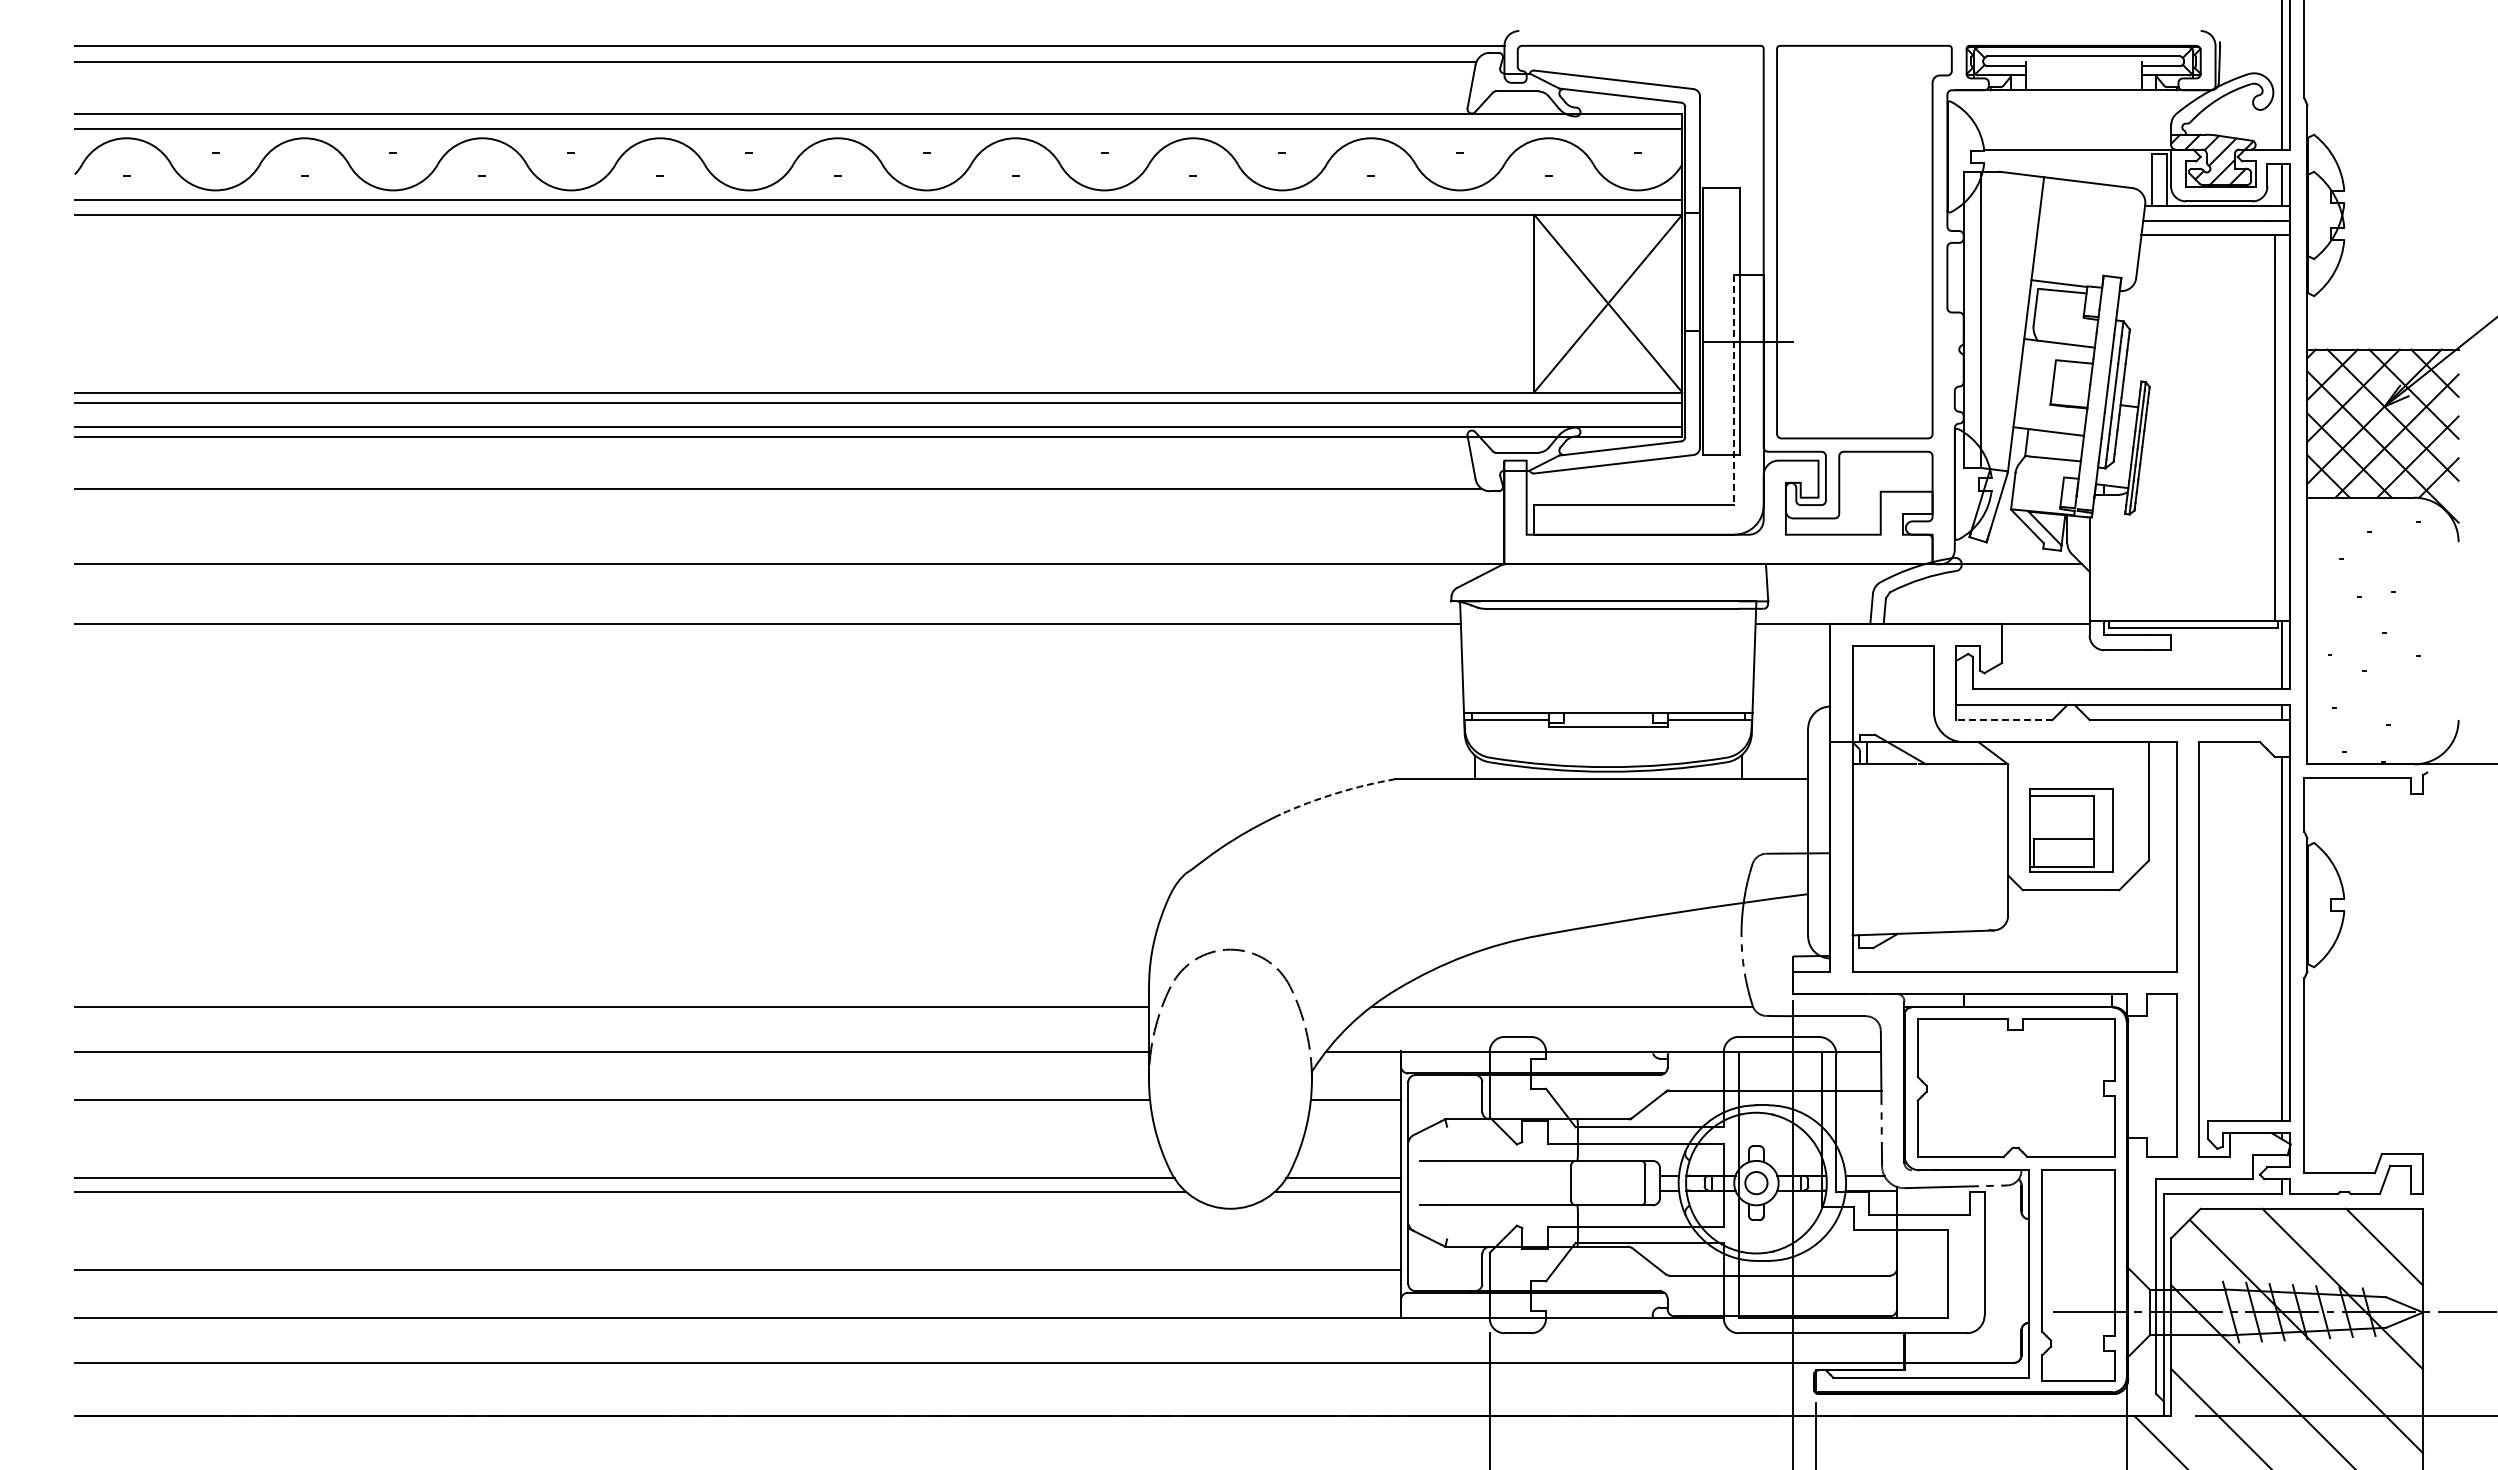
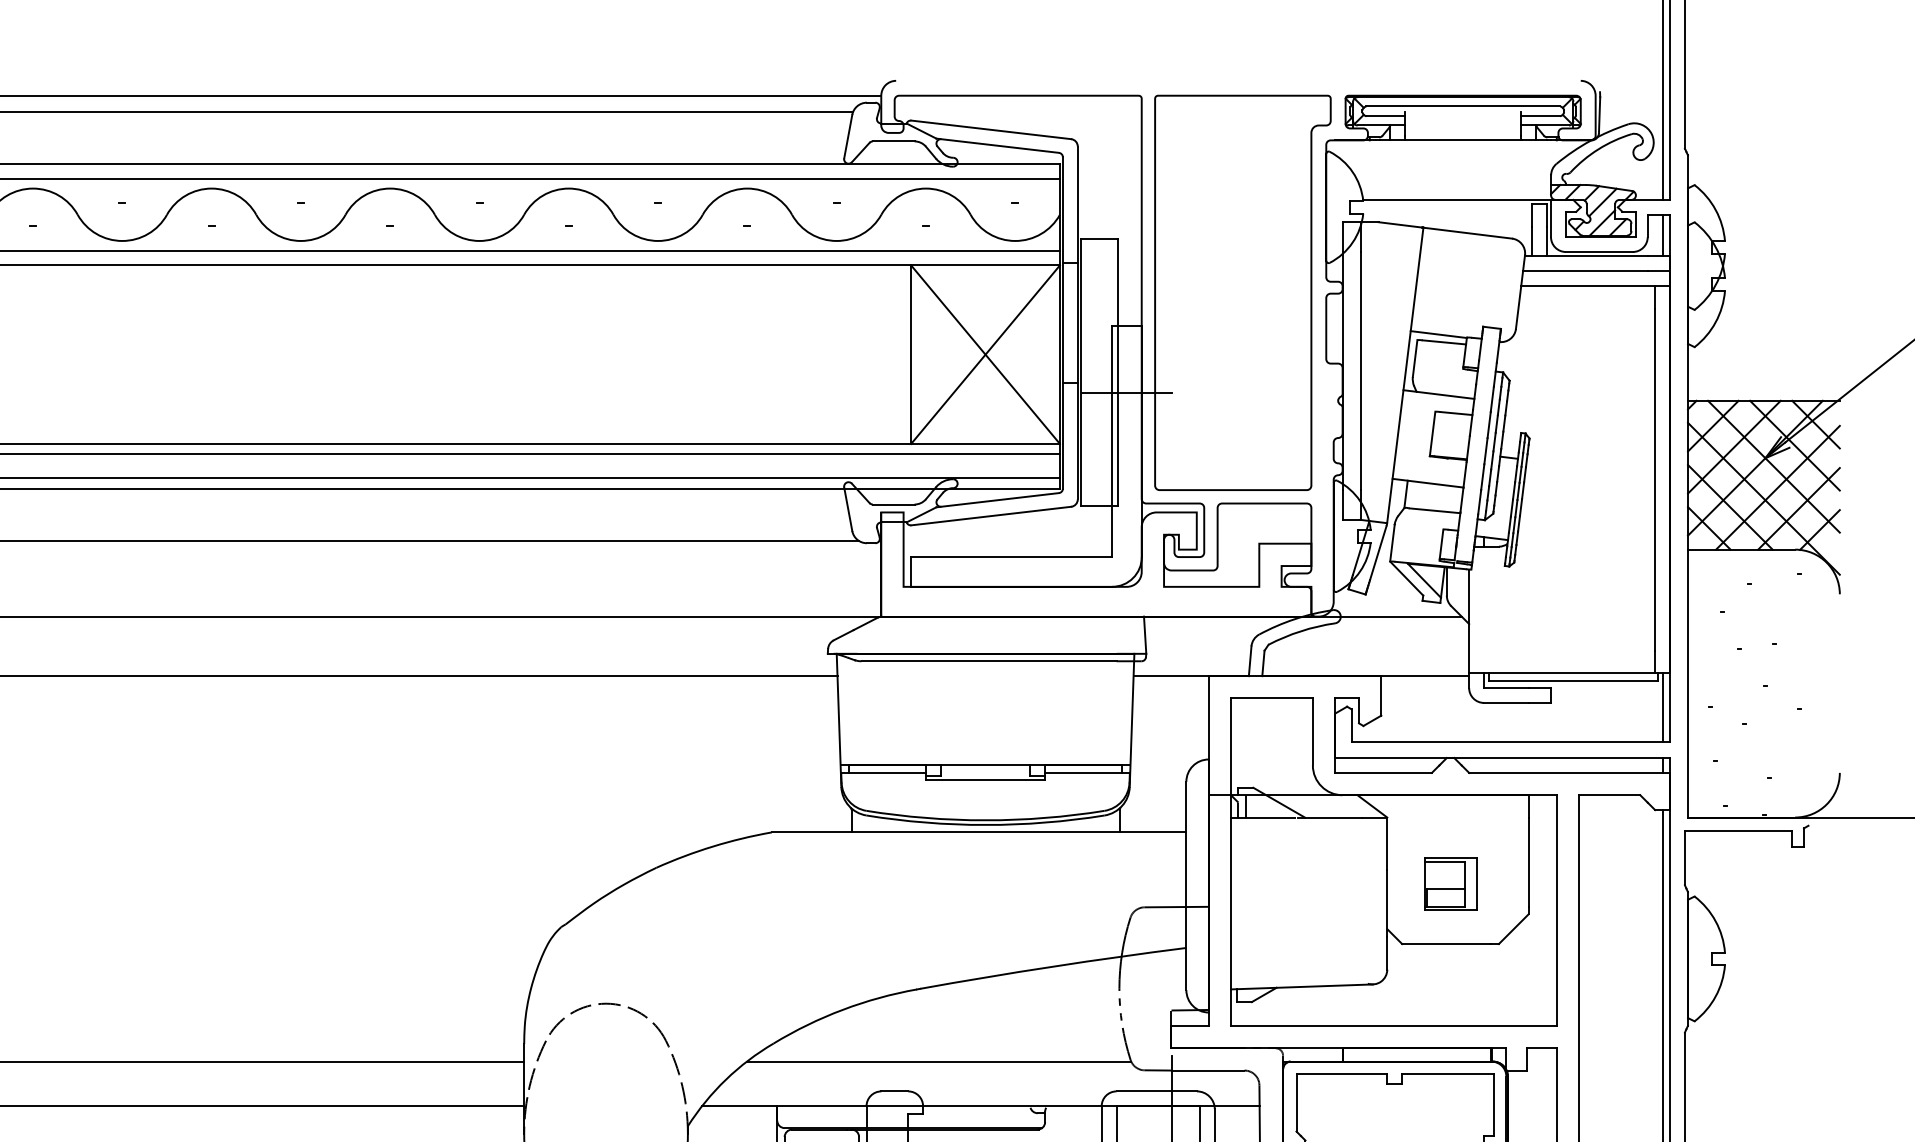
line: (1734, 390) -> (1112, 441), dashed -> solid
line: (2003, 719) -> (1382, 772), dashed -> solid
arc: (1336, 793) -> (712, 846), dashed -> solid
part: (2070, 829) -> (1449, 882), size x0.62

